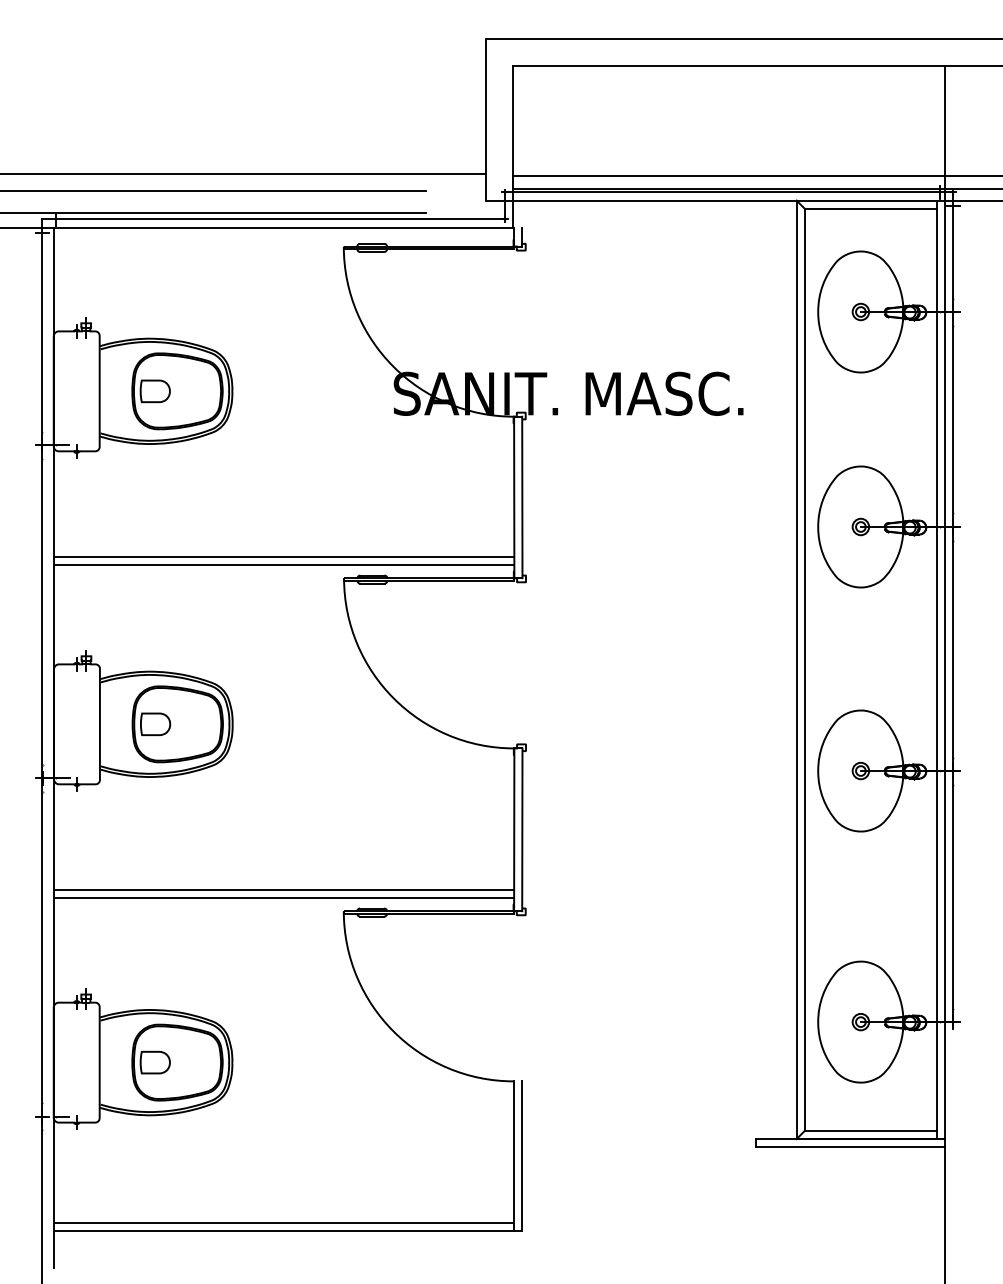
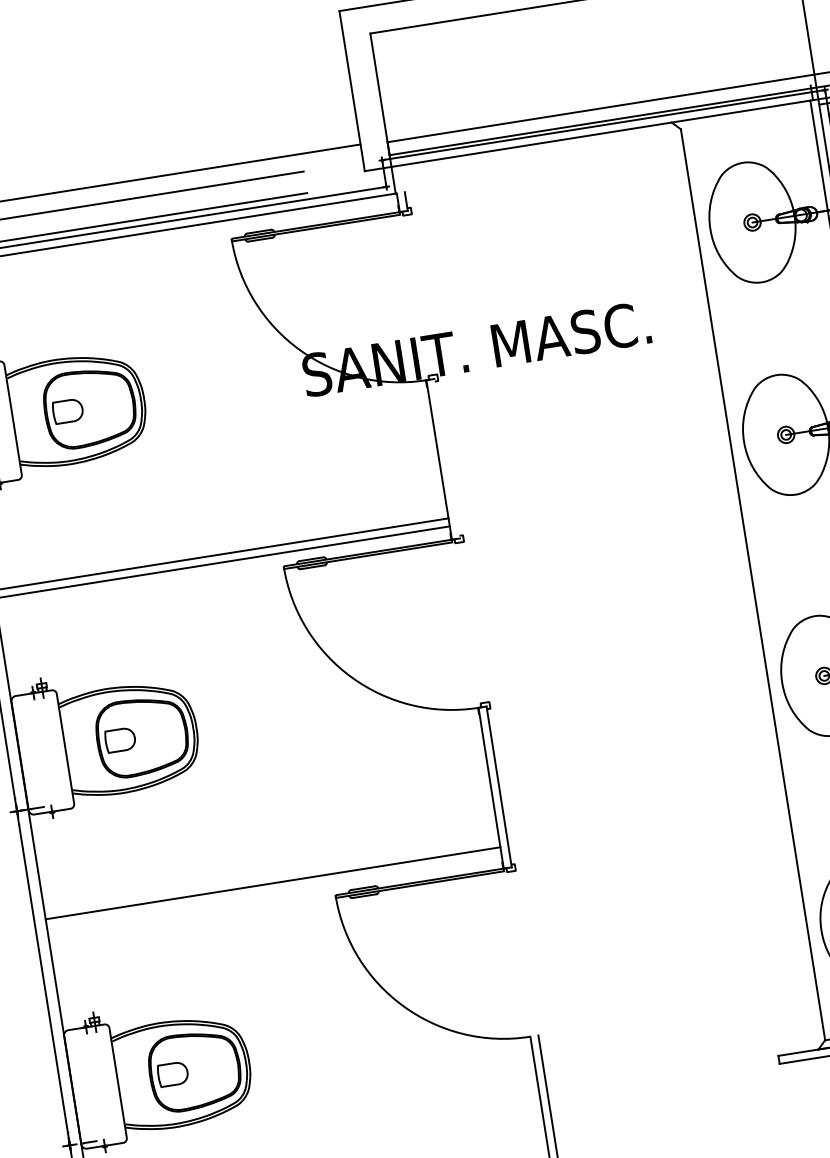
line: (870, 208) -> (745, 118), removed
line: (522, 497) -> (447, 458), removed
line: (796, 669) -> (744, 585), removed
line: (283, 897) -> (273, 891), removed

